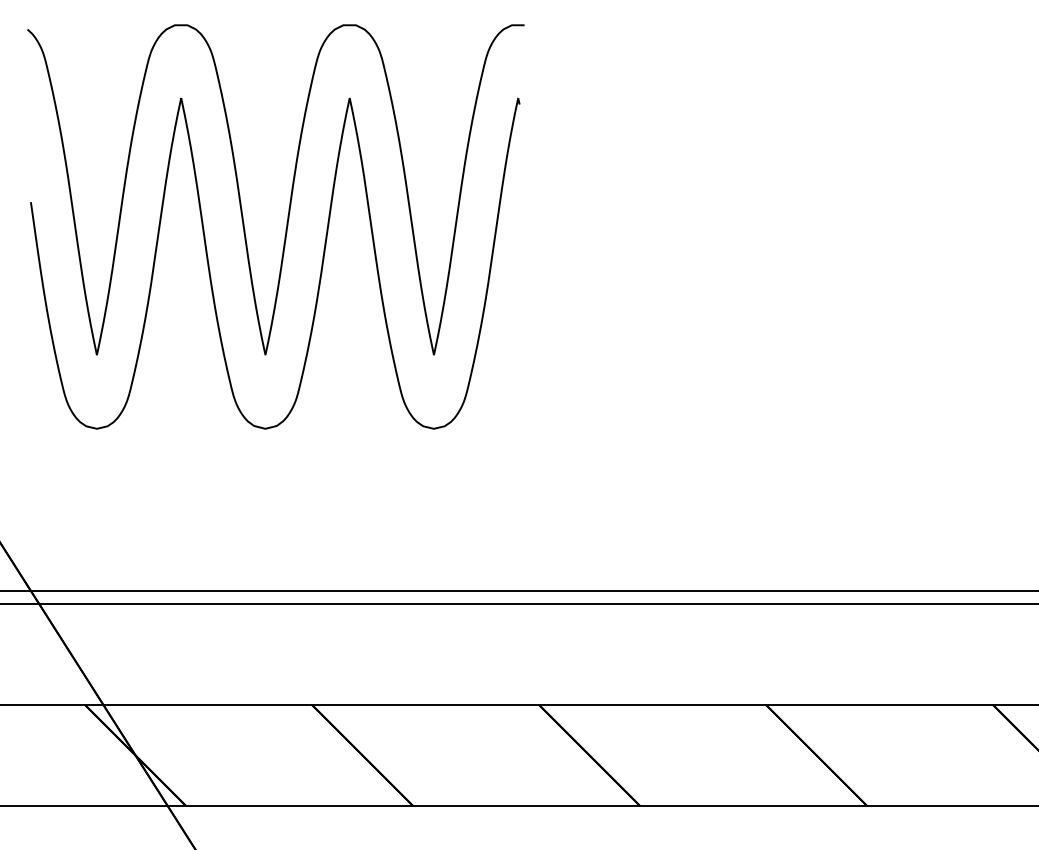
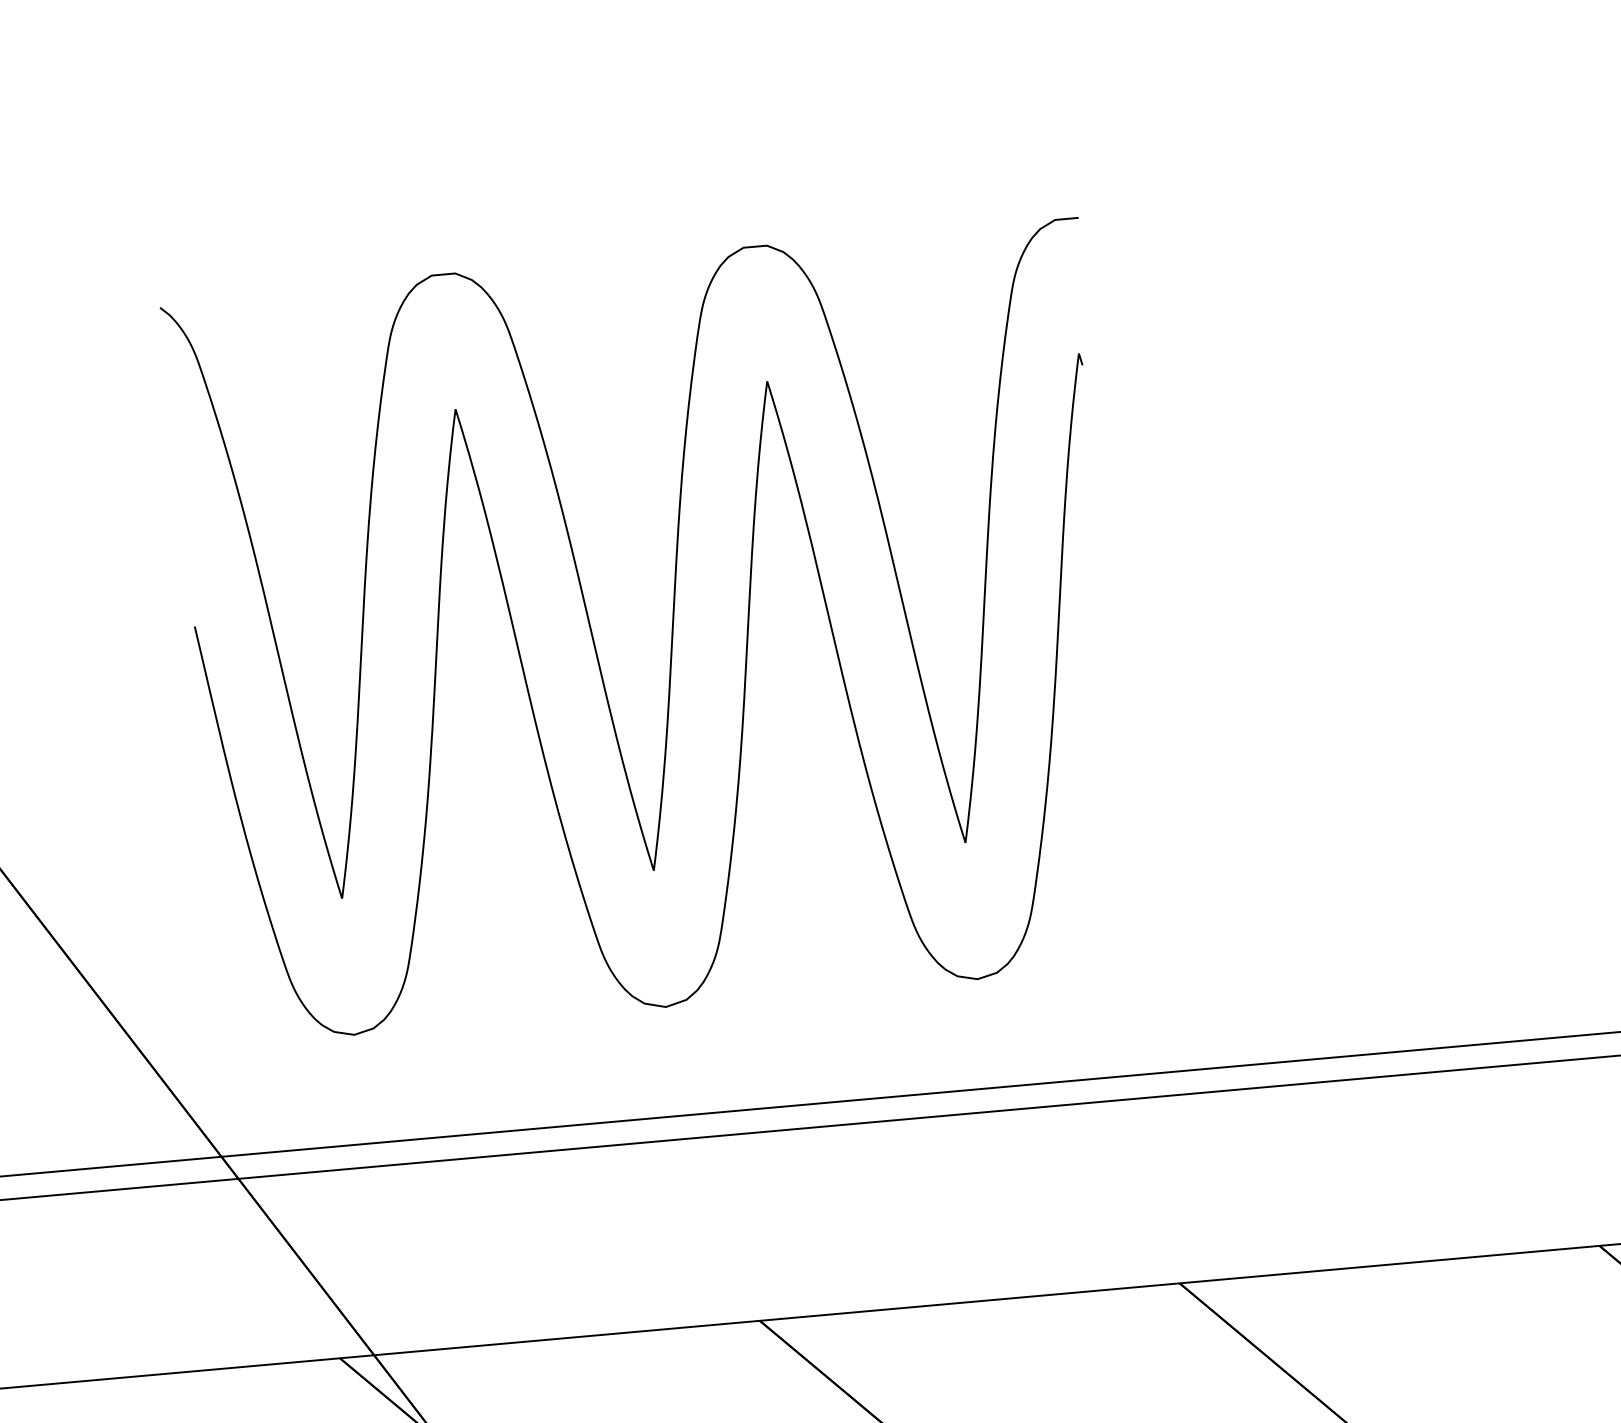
part: (285, 229) -> (670, 635), moved

